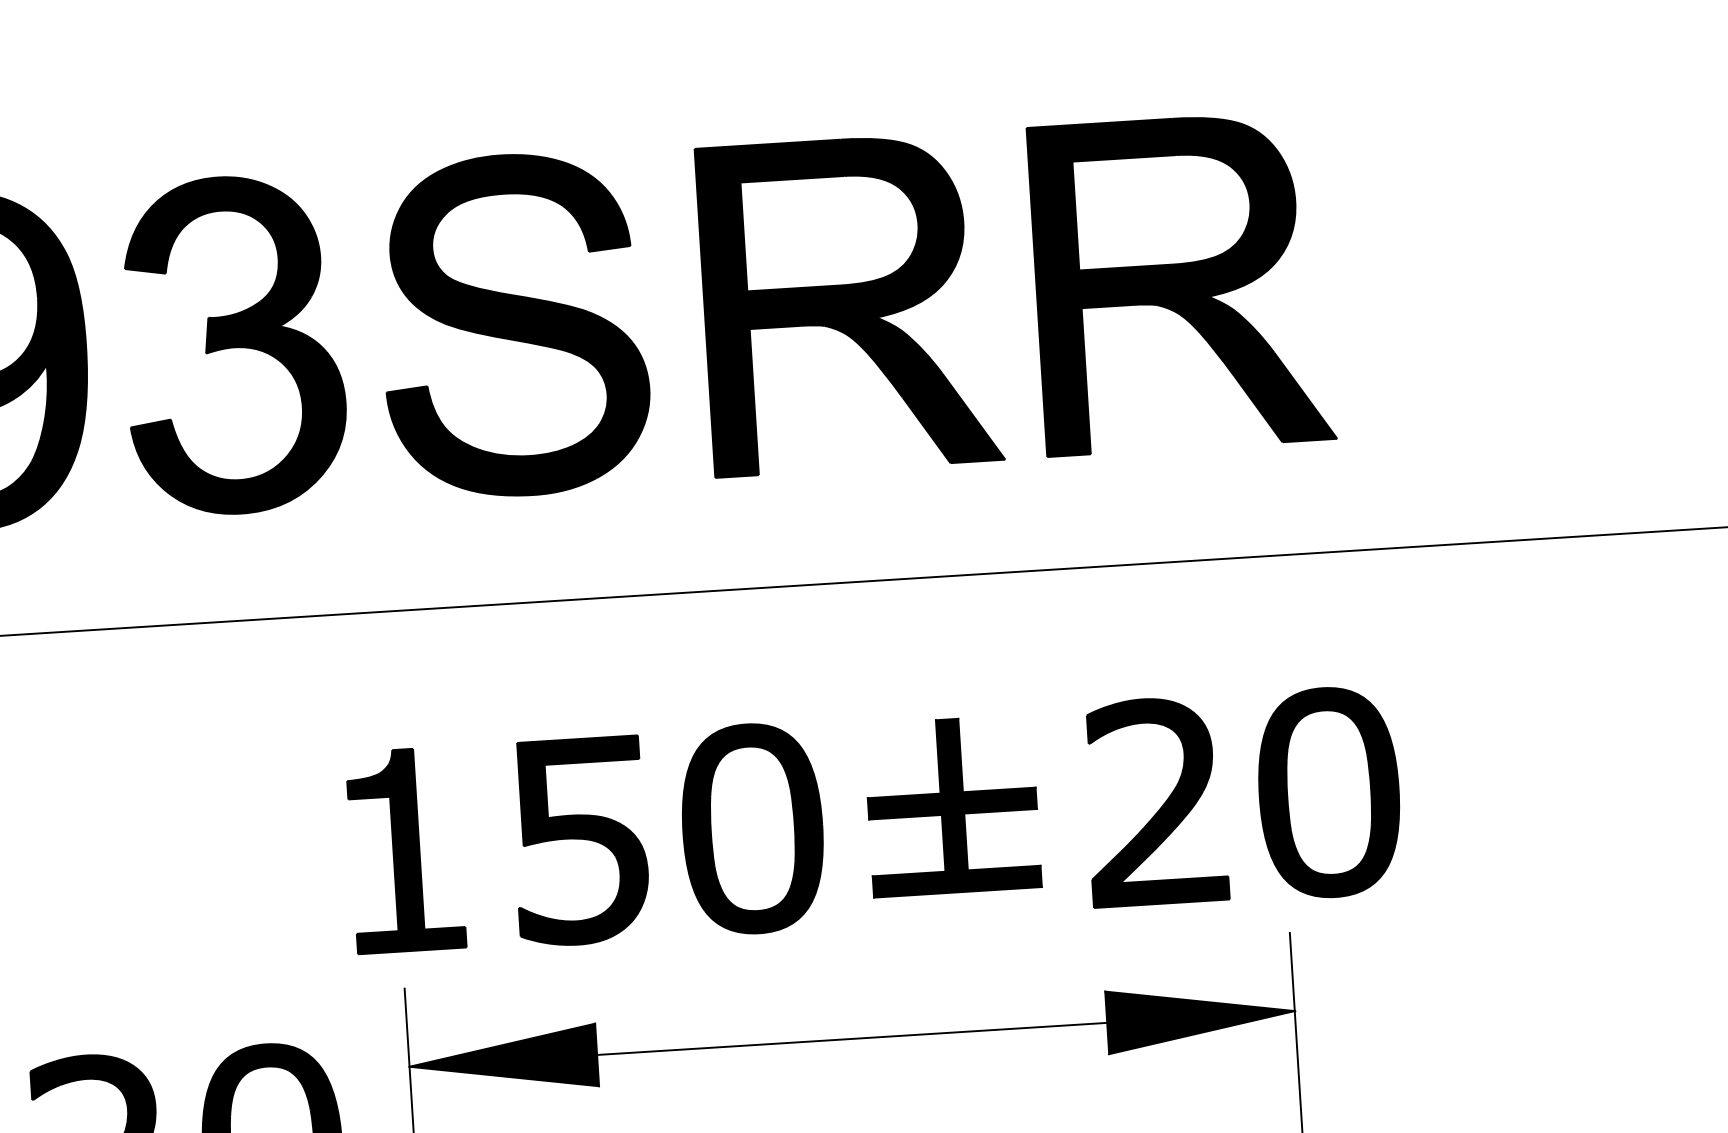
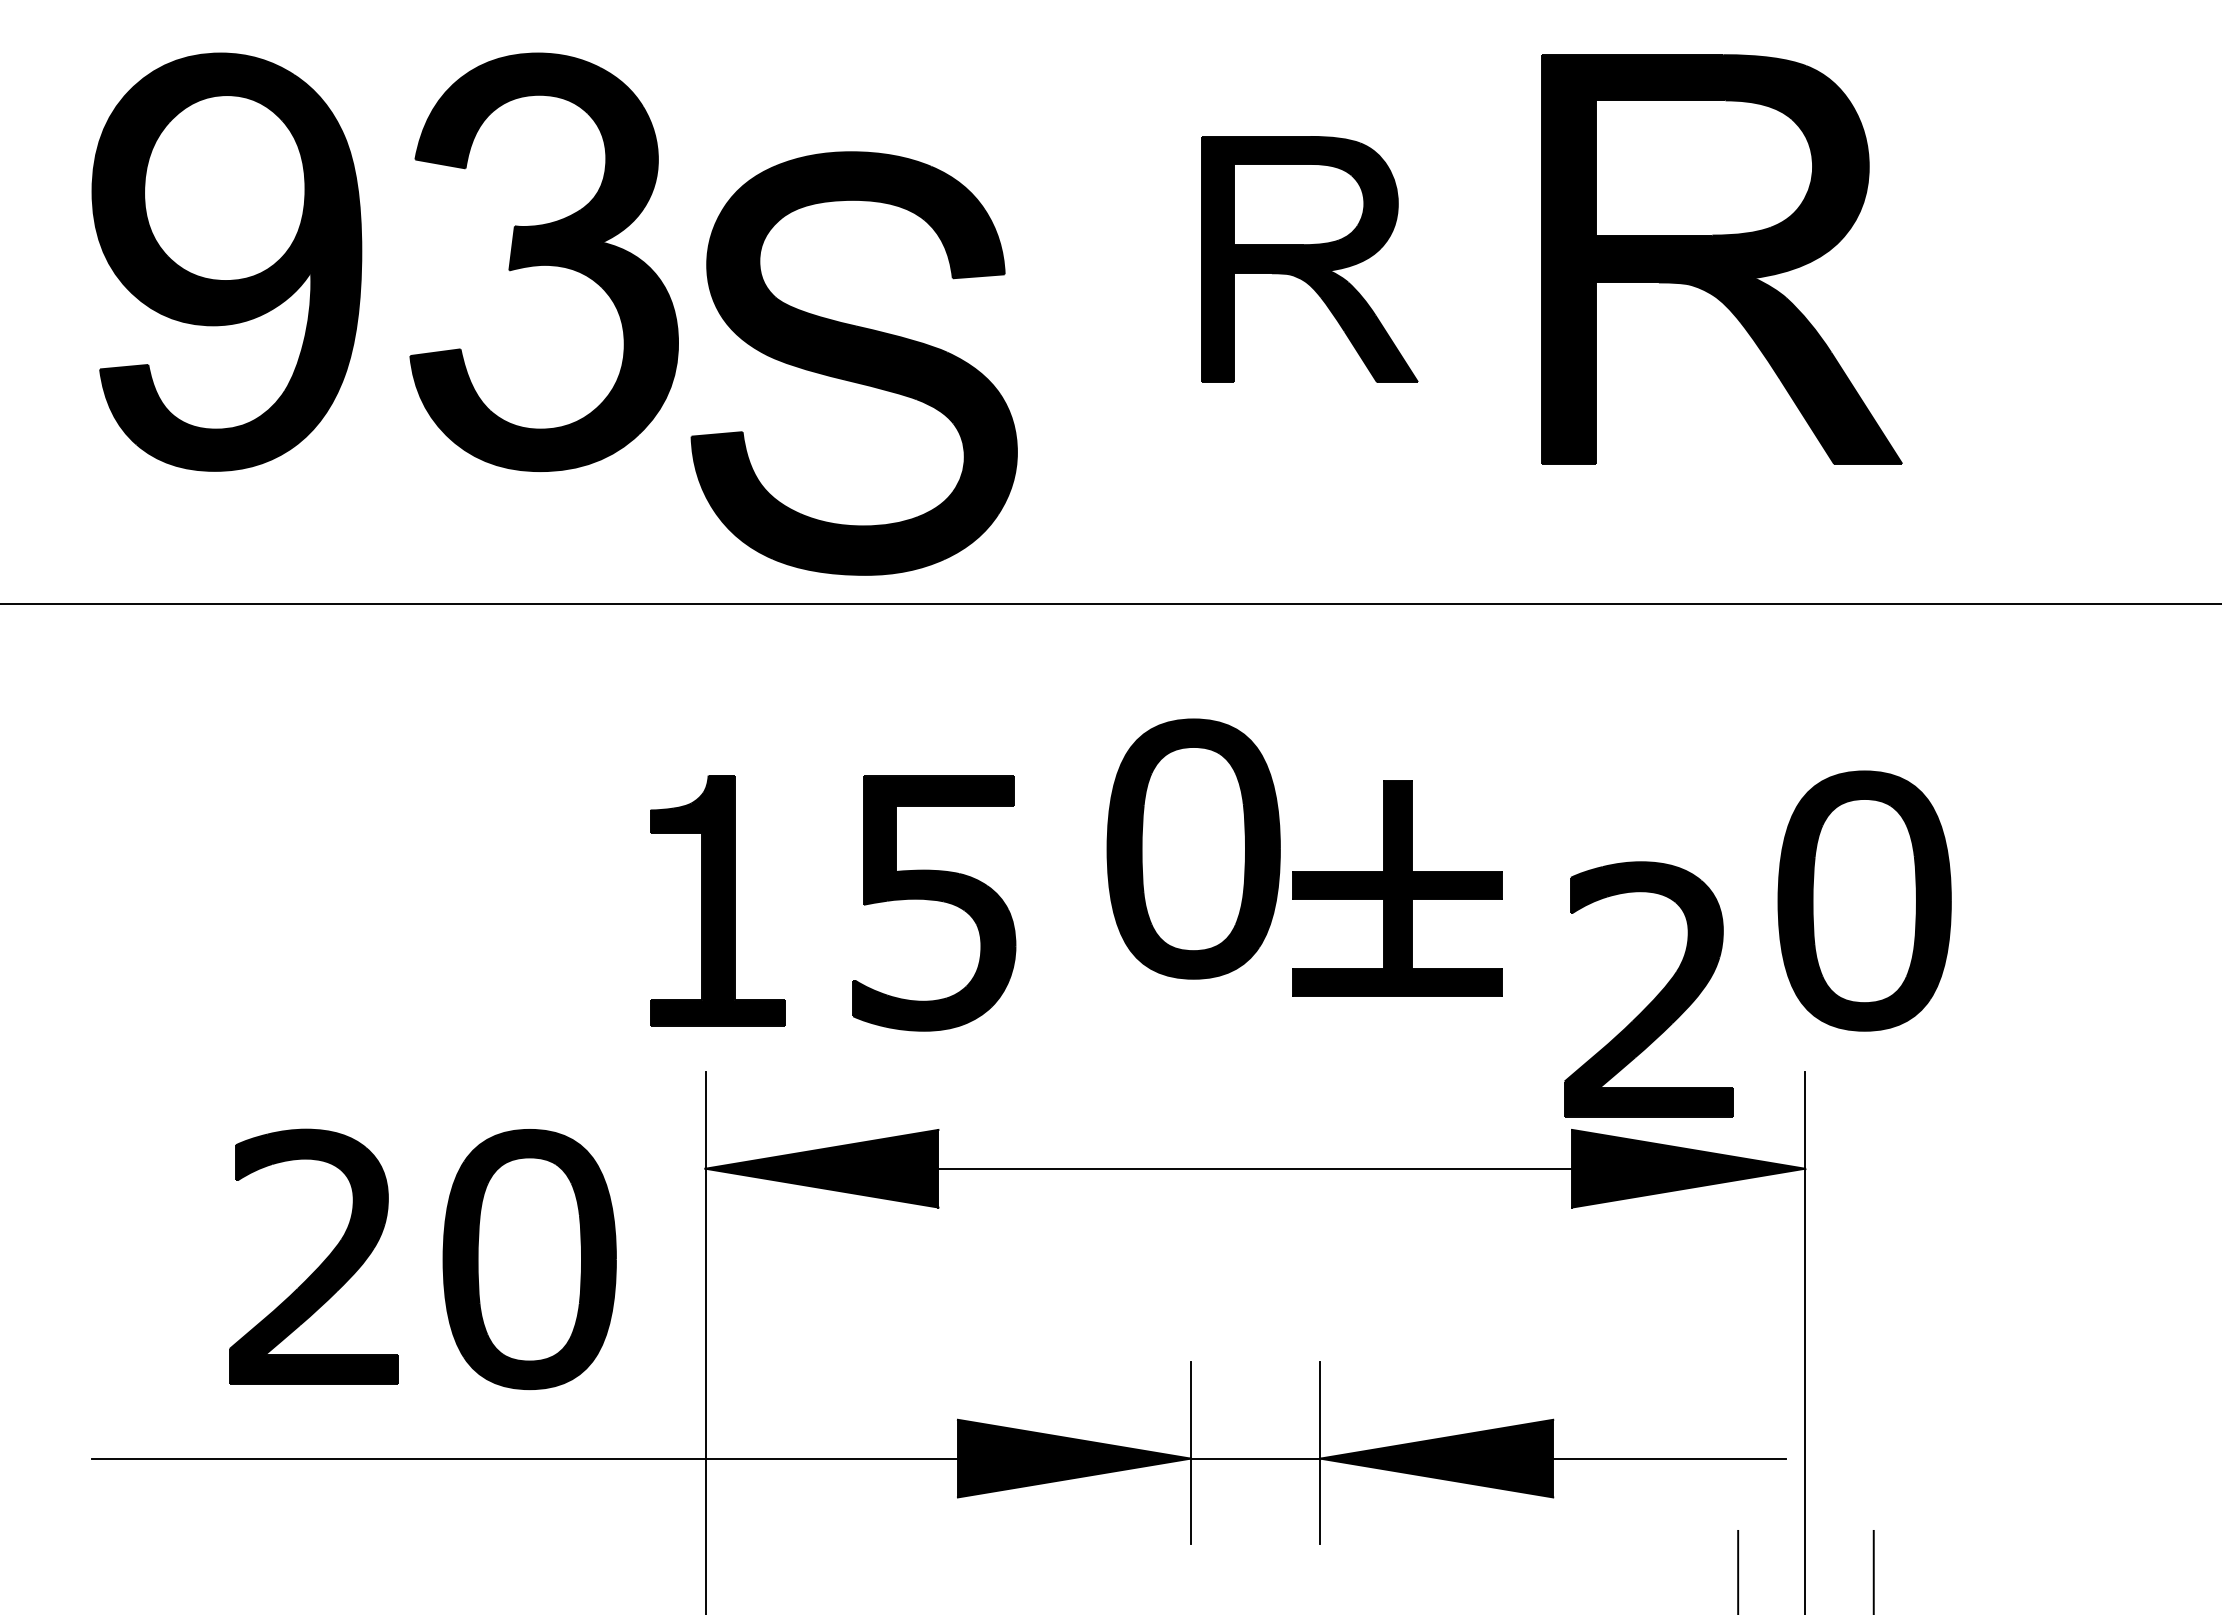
part: (849, 304) -> (1309, 259), size x0.6
part: (513, 325) -> (853, 363), moved
part: (1160, 806) -> (1655, 996), moved
part: (752, 828) -> (1193, 848), moved

